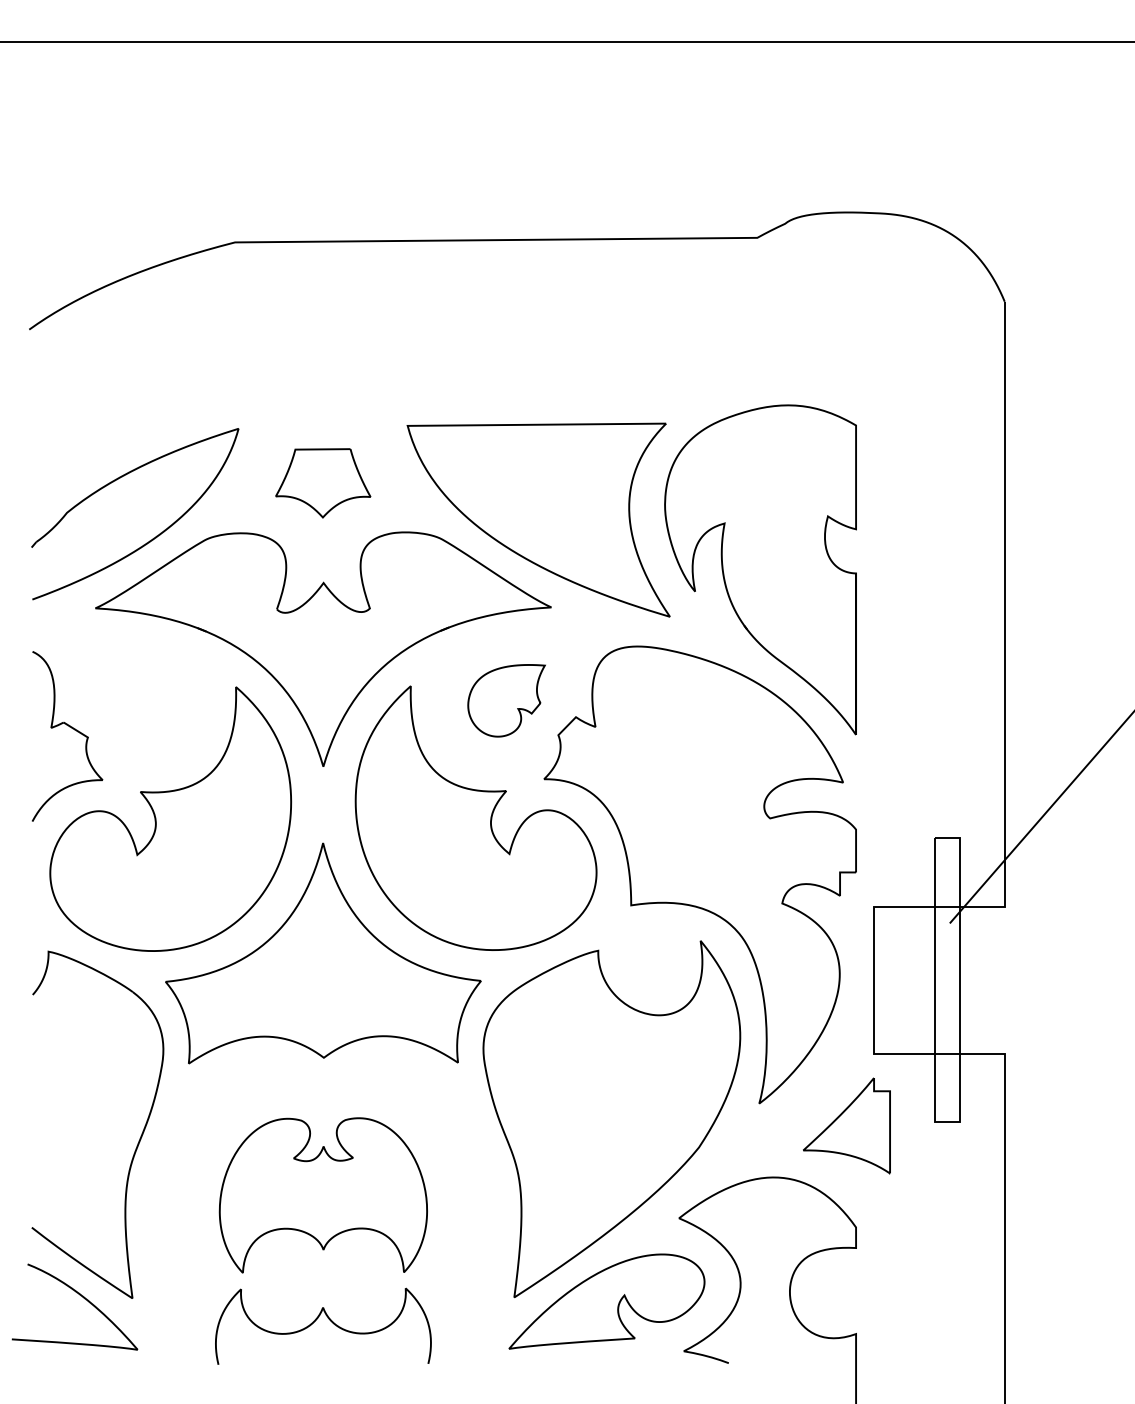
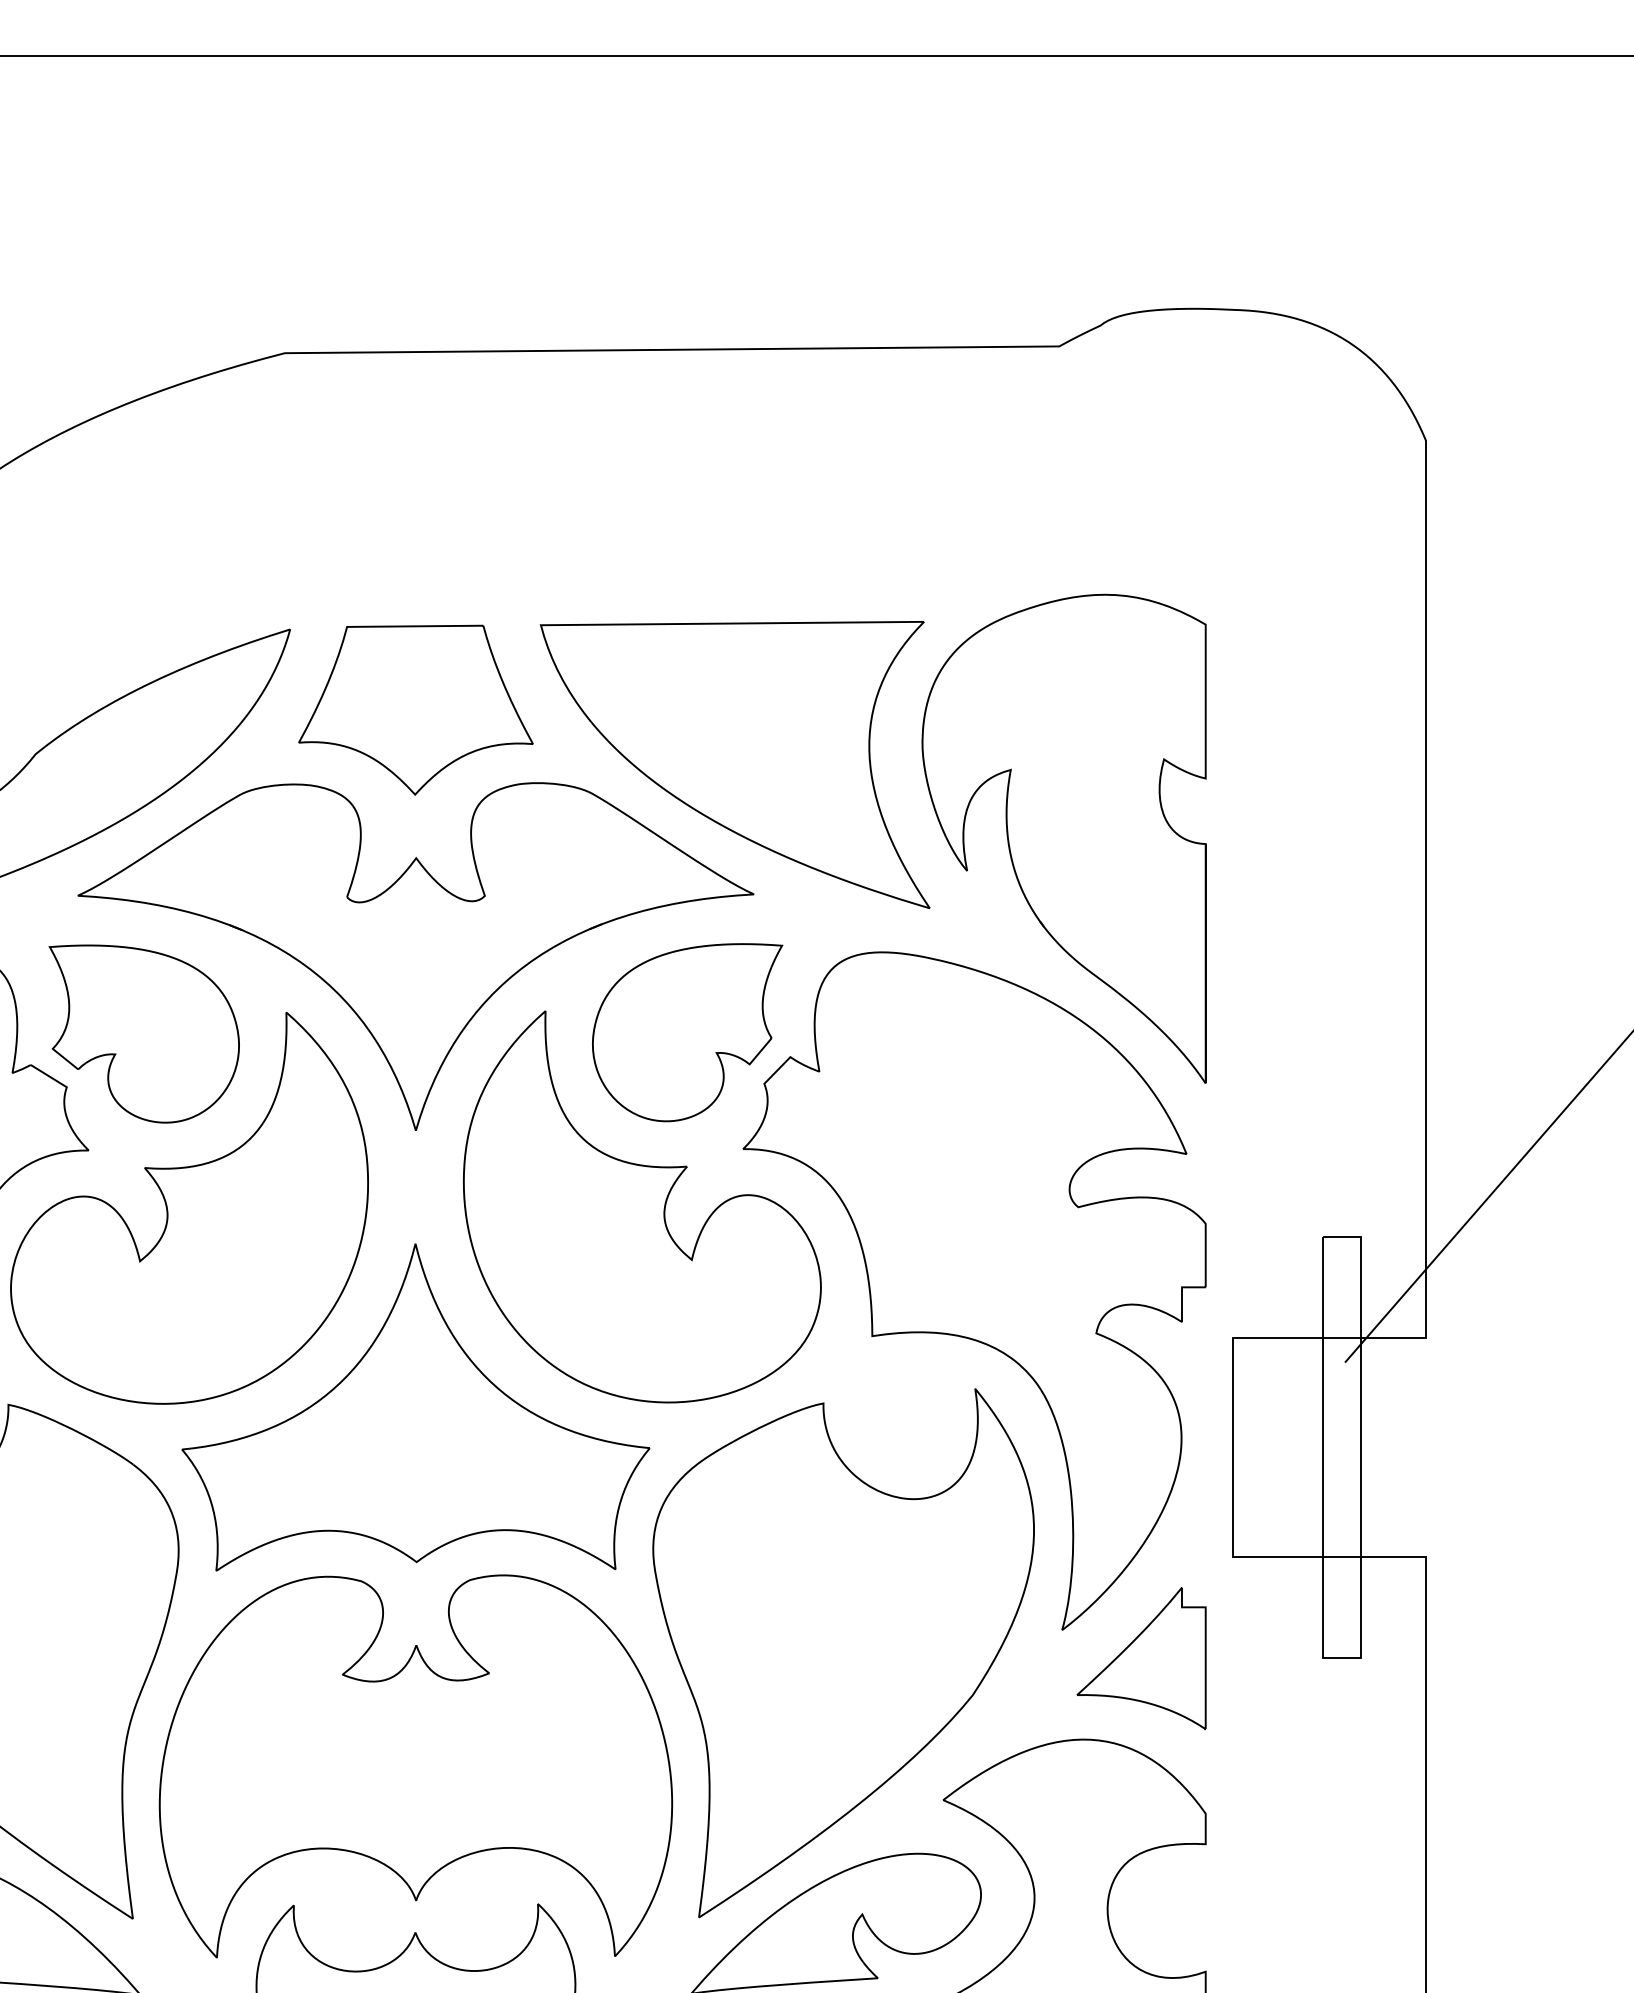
part: (322, 483) -> (414, 710), size x1.67
part: (506, 700) -> (687, 1032), size x1.67
part: (139, 701) -> (143, 1033), added
part: (846, 1125) -> (1141, 1658), moved
part: (323, 1195) -> (416, 1766), size x1.67

